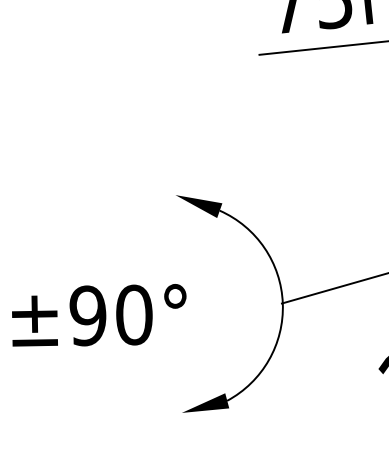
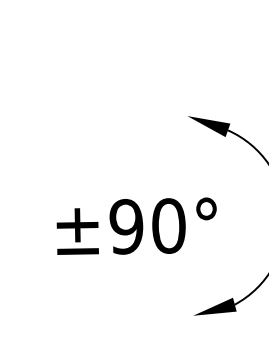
text: (99, 315) -> (136, 226), moved

